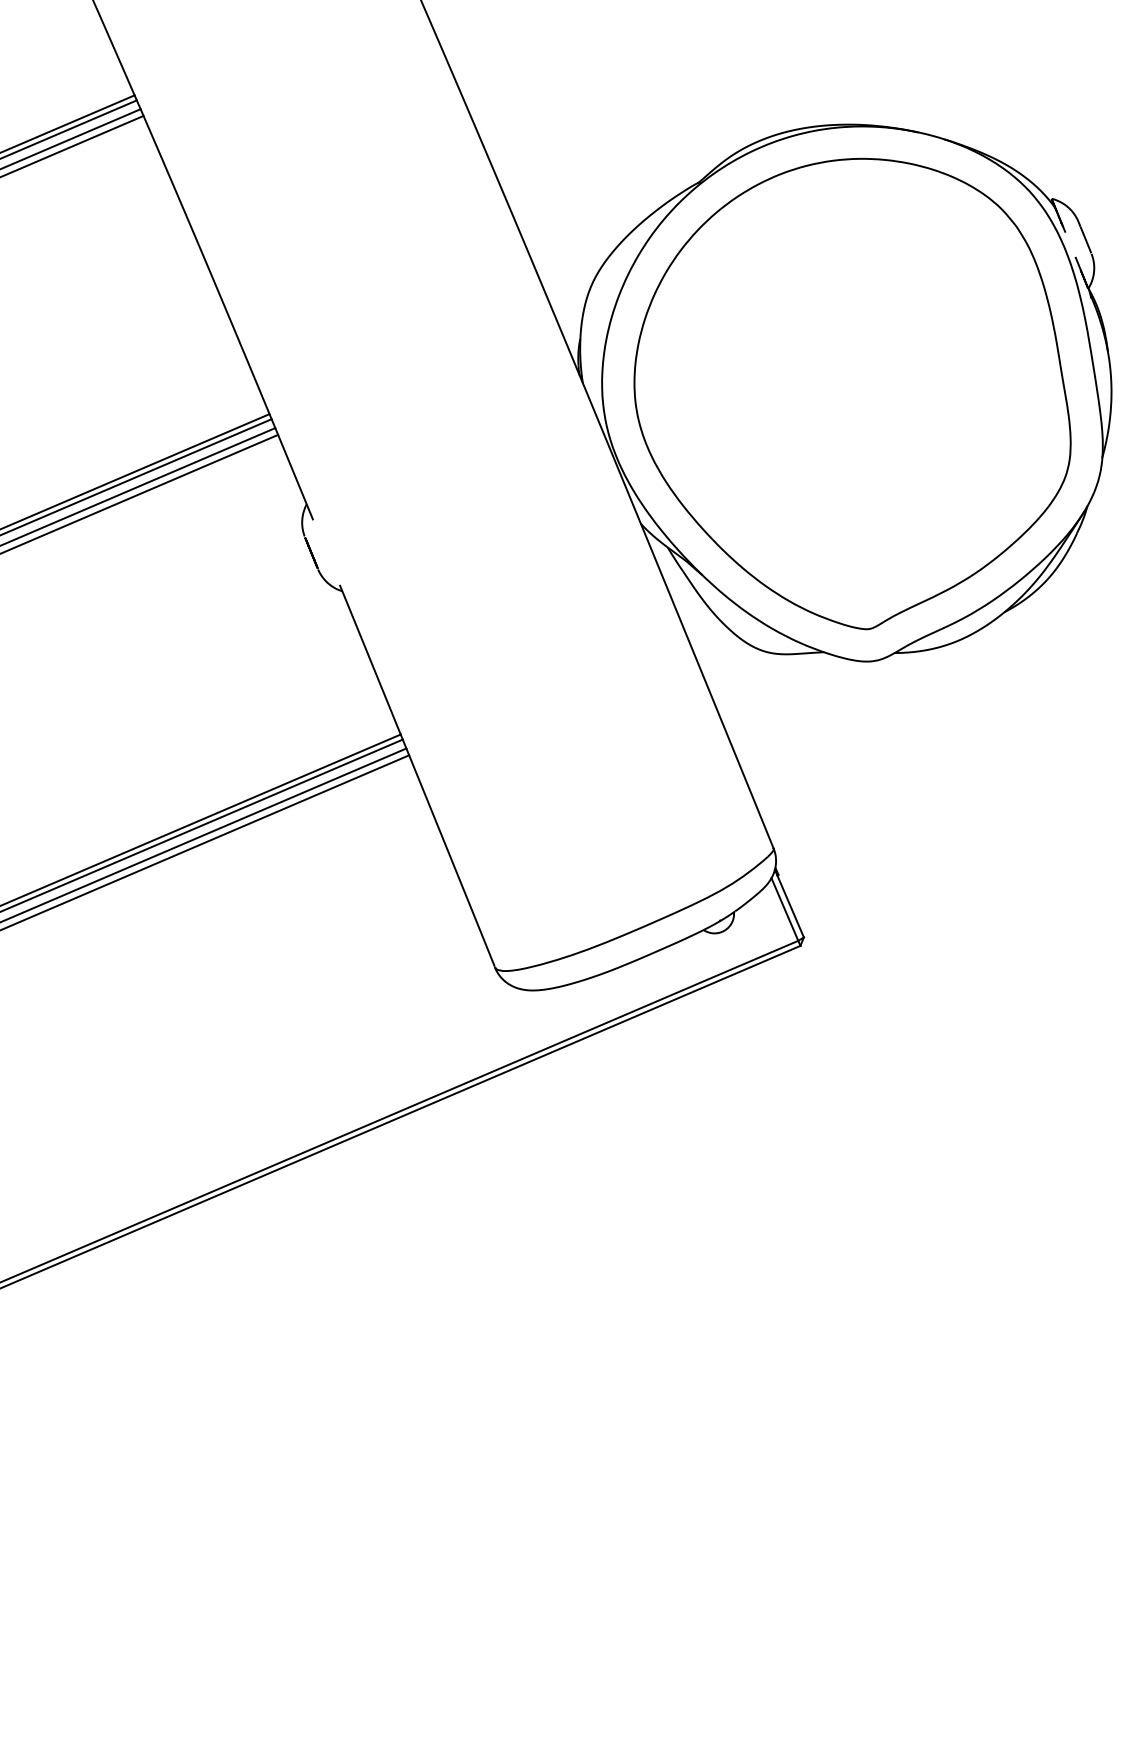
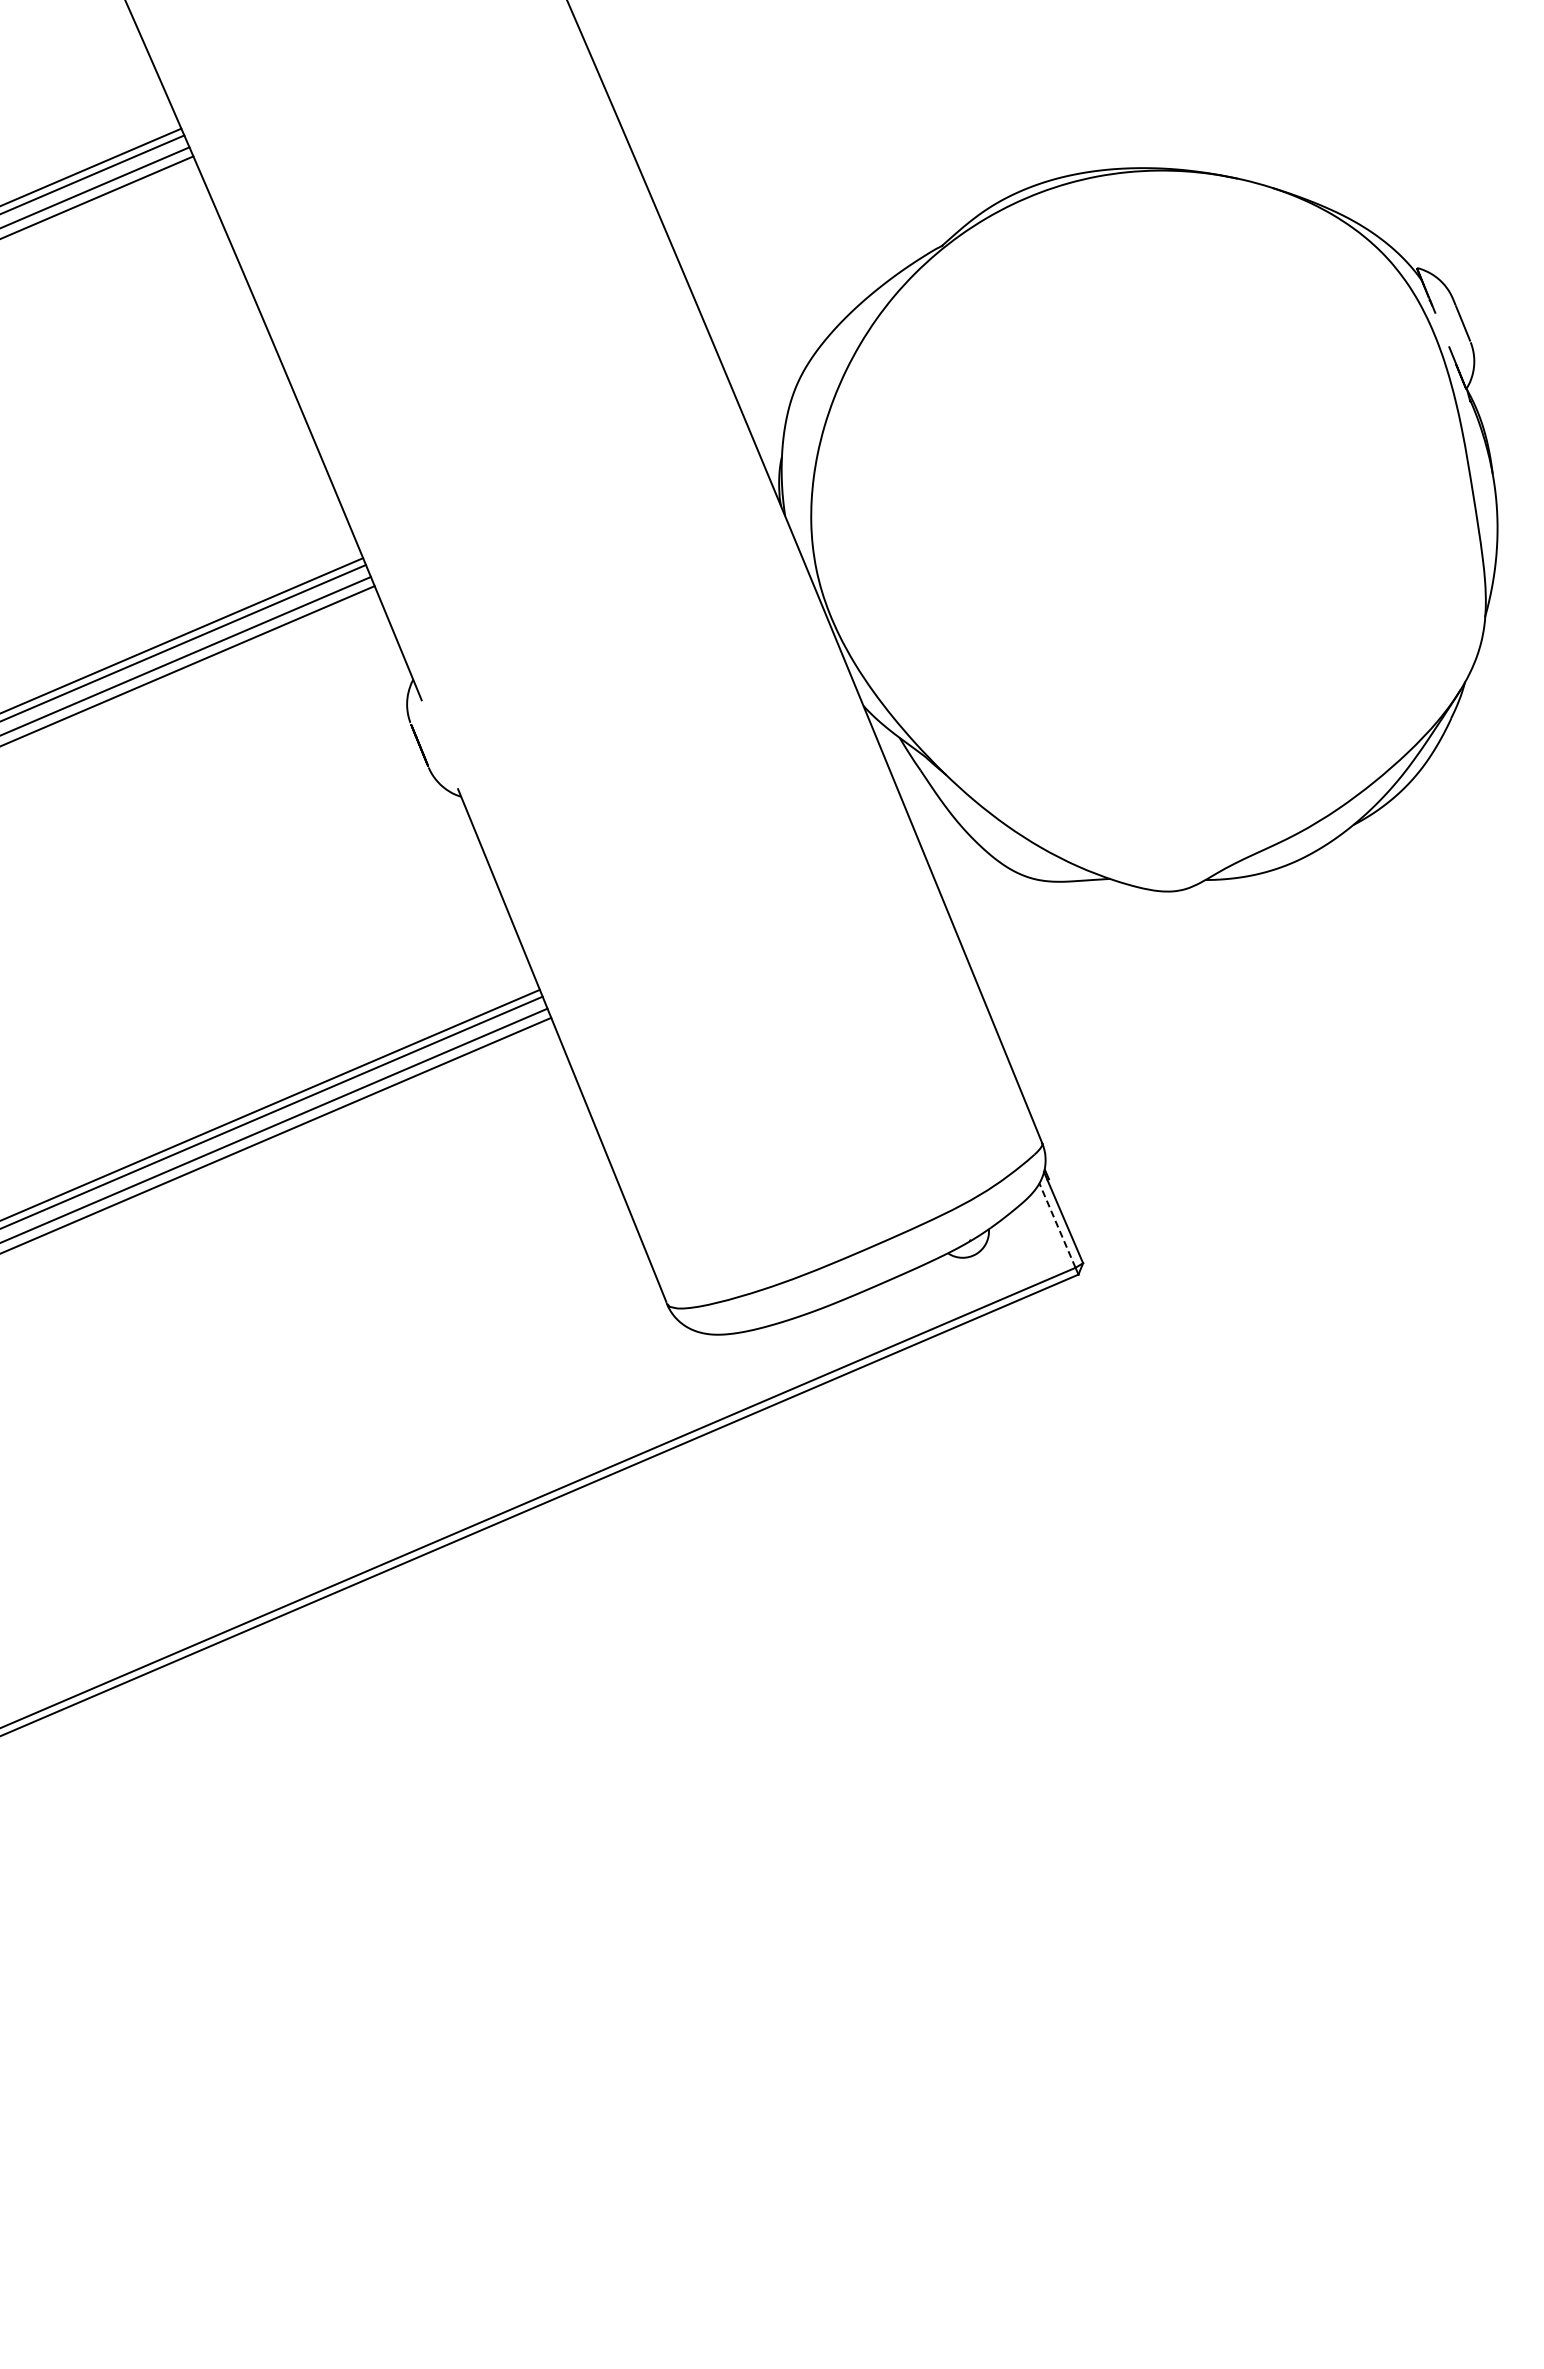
part: (852, 393) -> (1148, 530), removed
line: (784, 909) -> (1057, 1225), solid -> dashed

